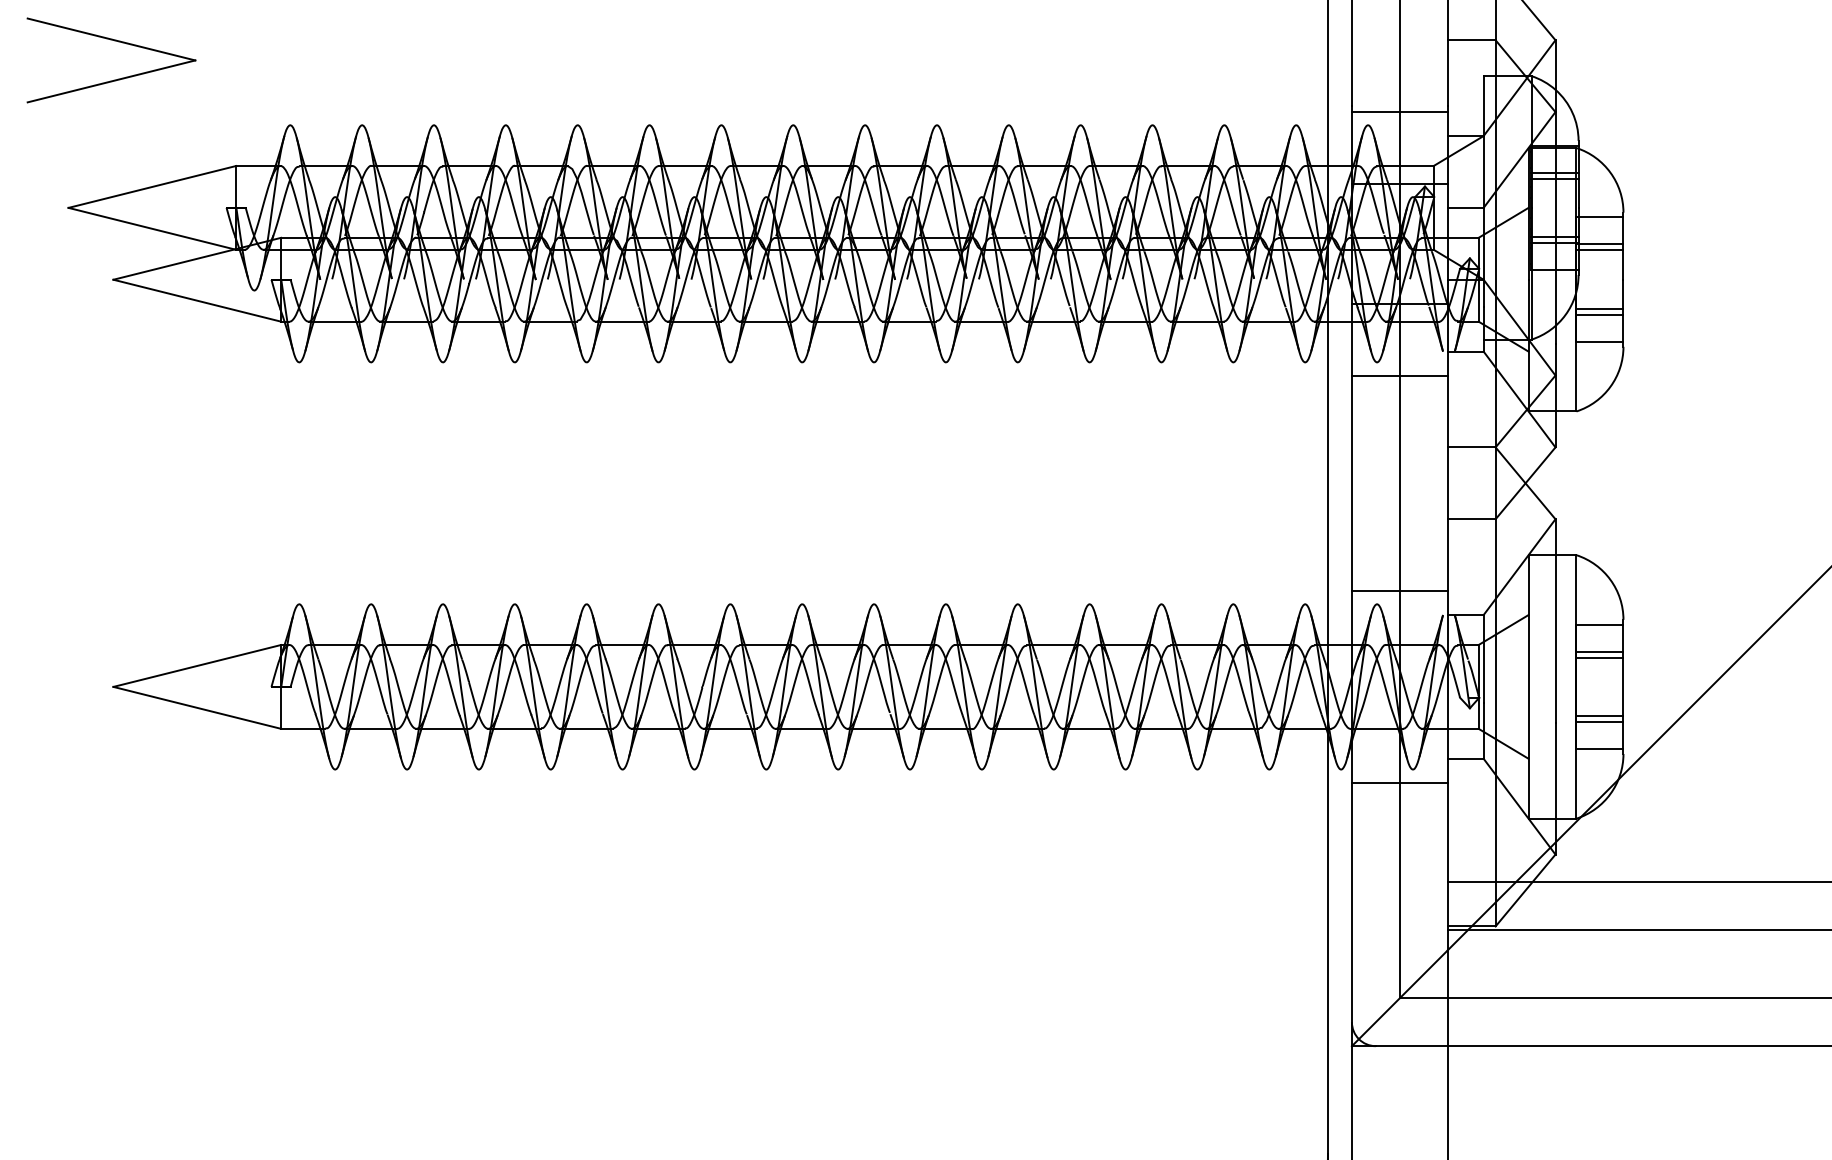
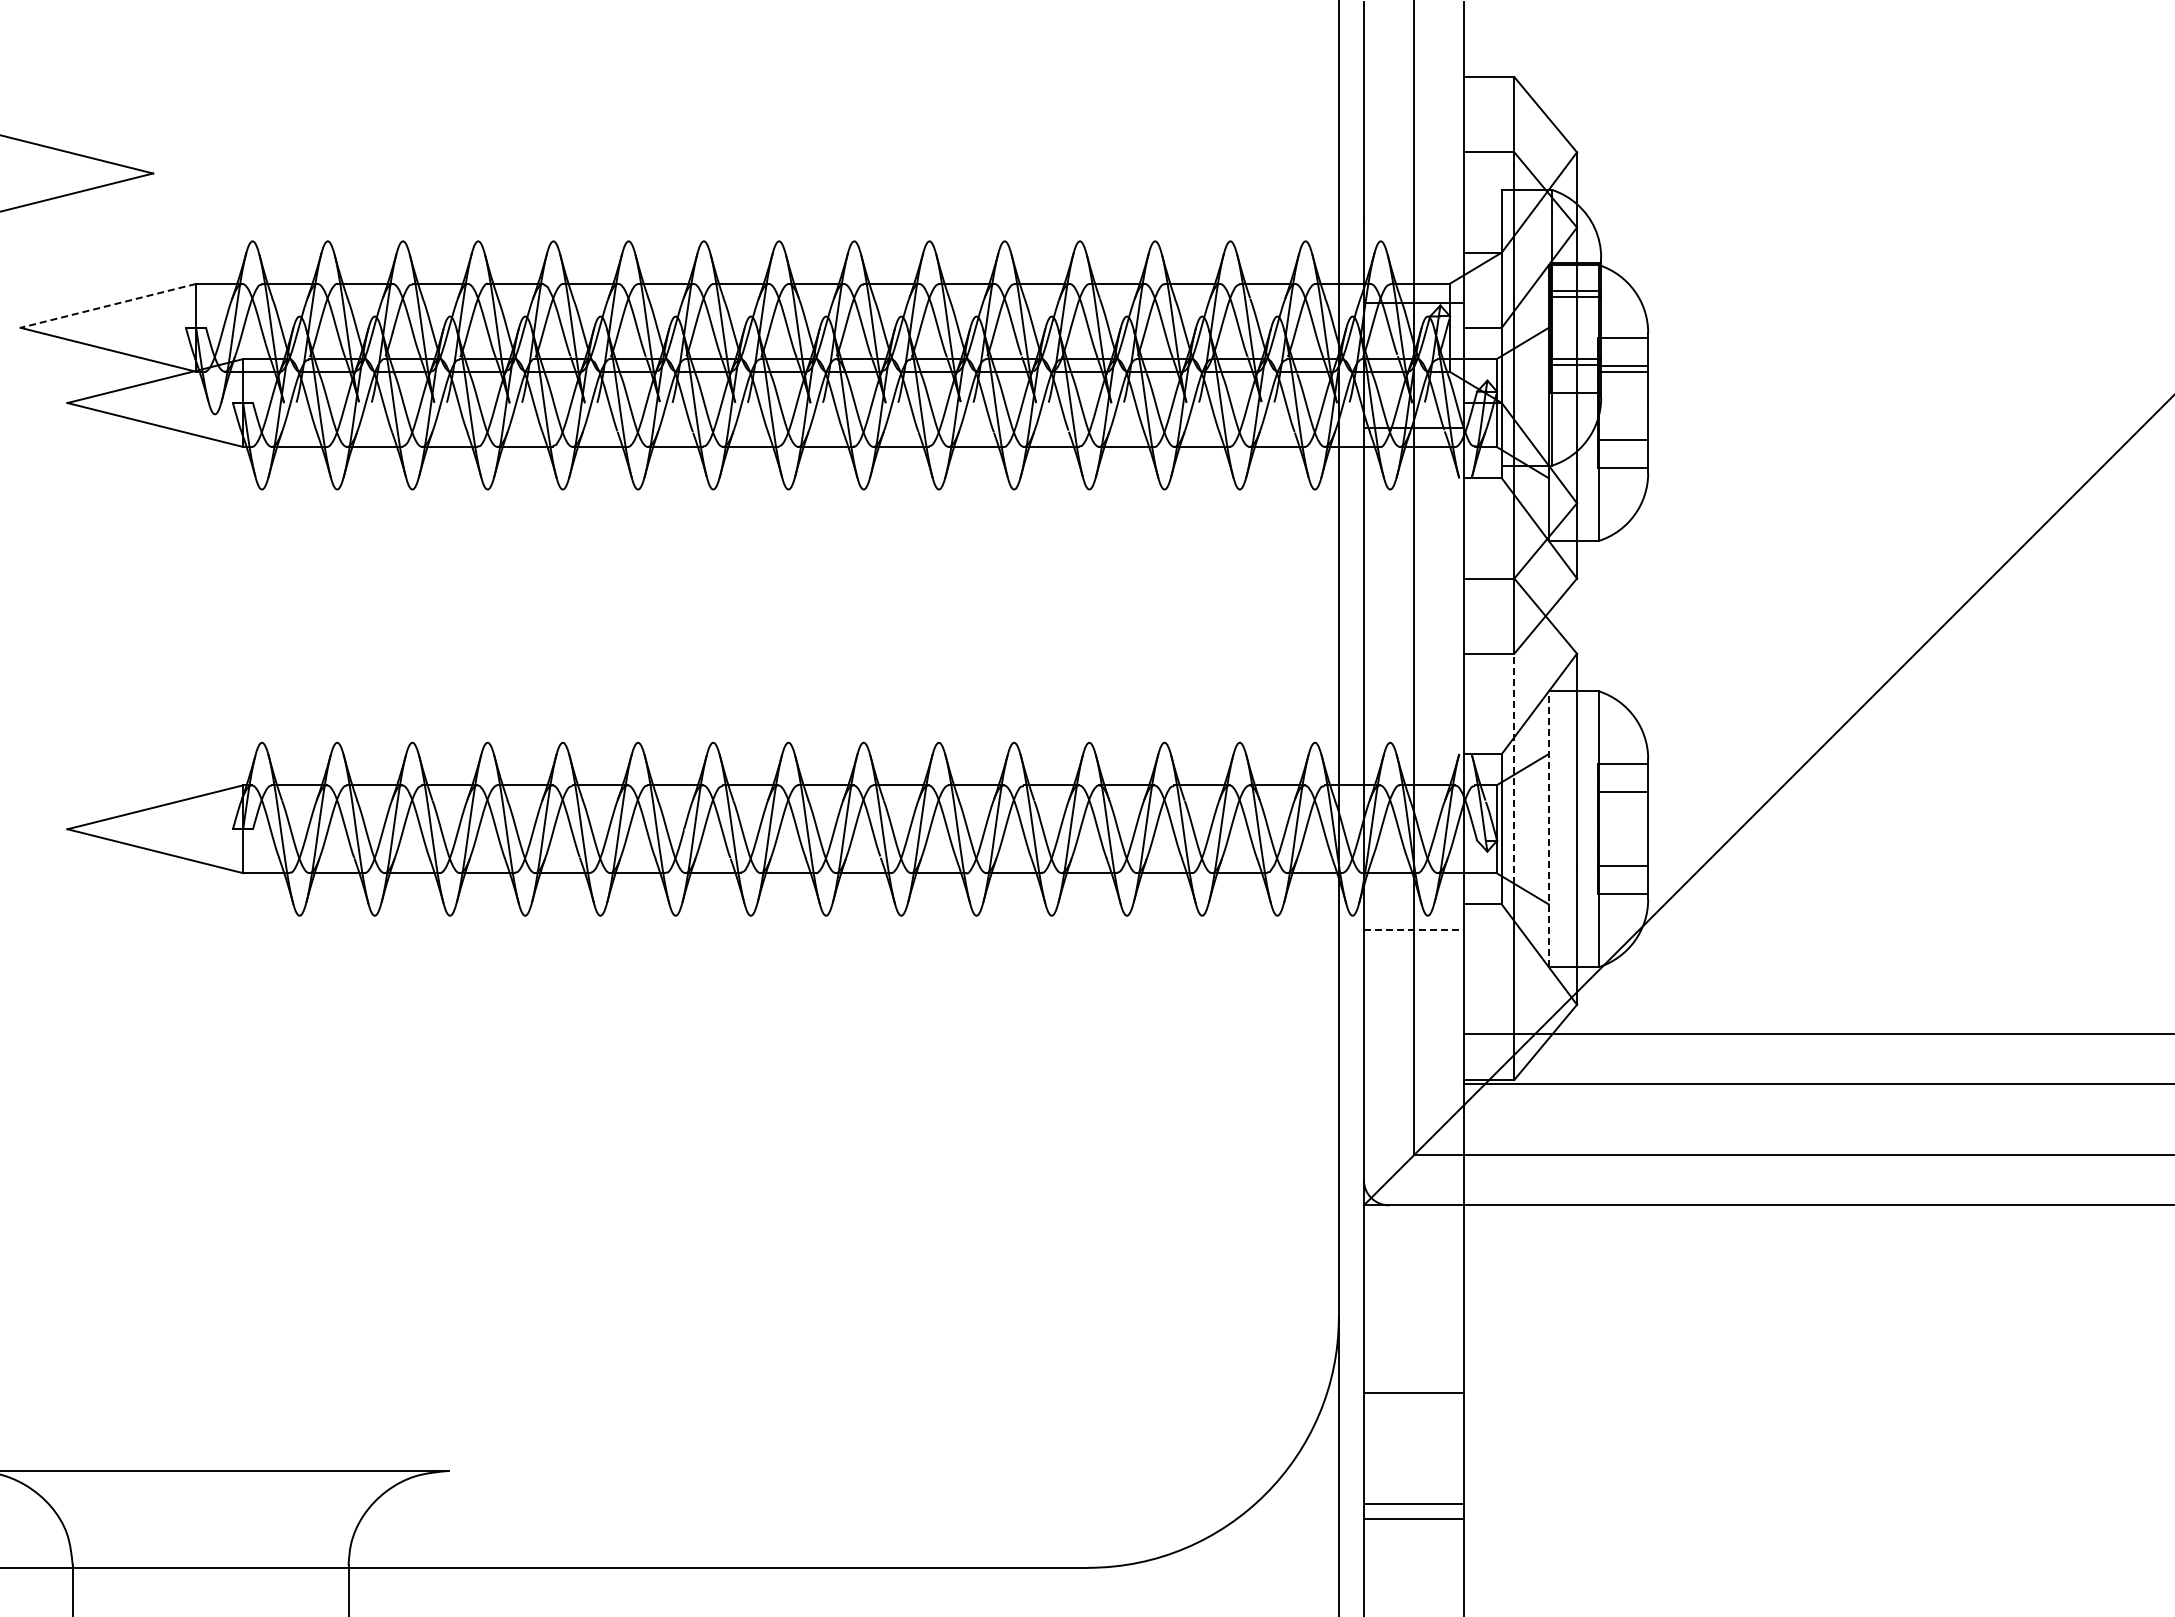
line: (1399, 112) -> (1413, 227), removed
line: (151, 187) -> (107, 306), solid -> dashed
line: (1599, 308) -> (1623, 433), removed
line: (1399, 375) -> (1413, 503), removed
line: (1399, 590) -> (1413, 728), removed
line: (1495, 628) -> (1514, 768), solid -> dashed
line: (1599, 657) -> (1623, 798), removed
line: (1528, 687) -> (1548, 829), solid -> dashed
line: (1599, 716) -> (1623, 860), removed
line: (1400, 782) -> (1414, 929), solid -> dashed

